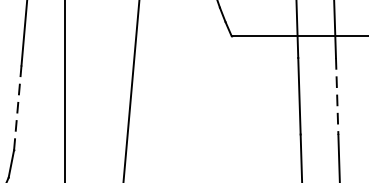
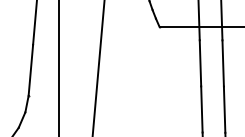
line: (337, 96) -> (223, 63), dashed -> solid
line: (17, 108) -> (30, 70), dashed -> solid

